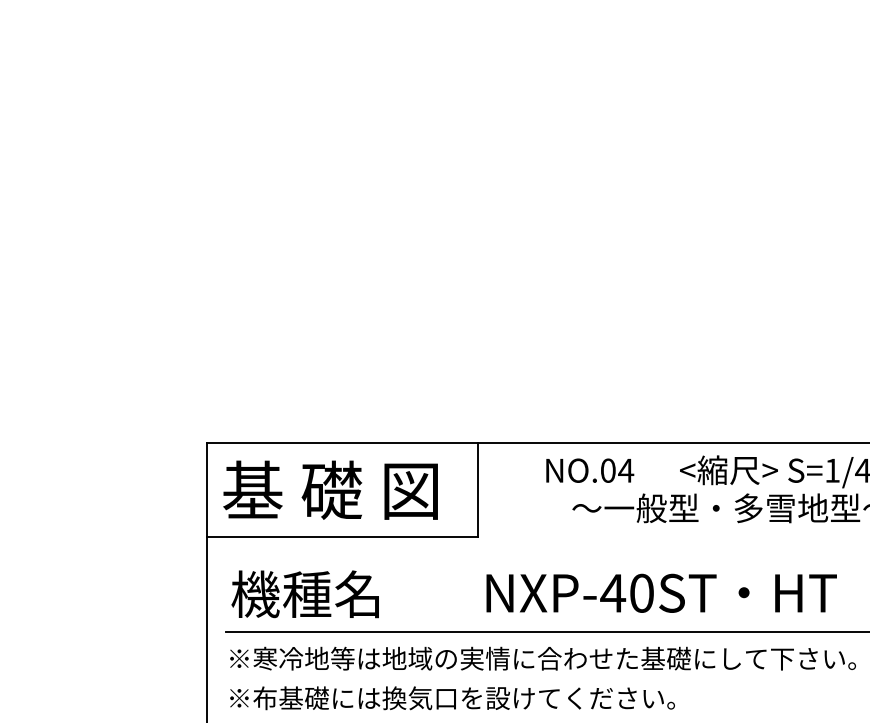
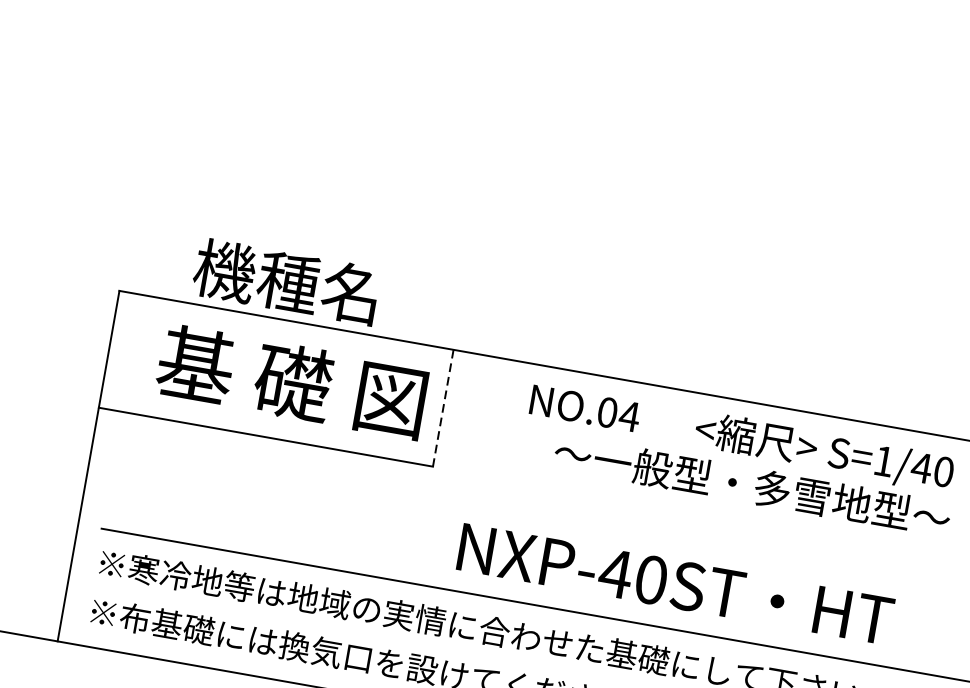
text: (330, 489) -> (291, 380), moved
line: (478, 490) -> (443, 408), solid -> dashed
text: (661, 592) -> (675, 583), moved
text: (304, 594) -> (285, 281), moved

